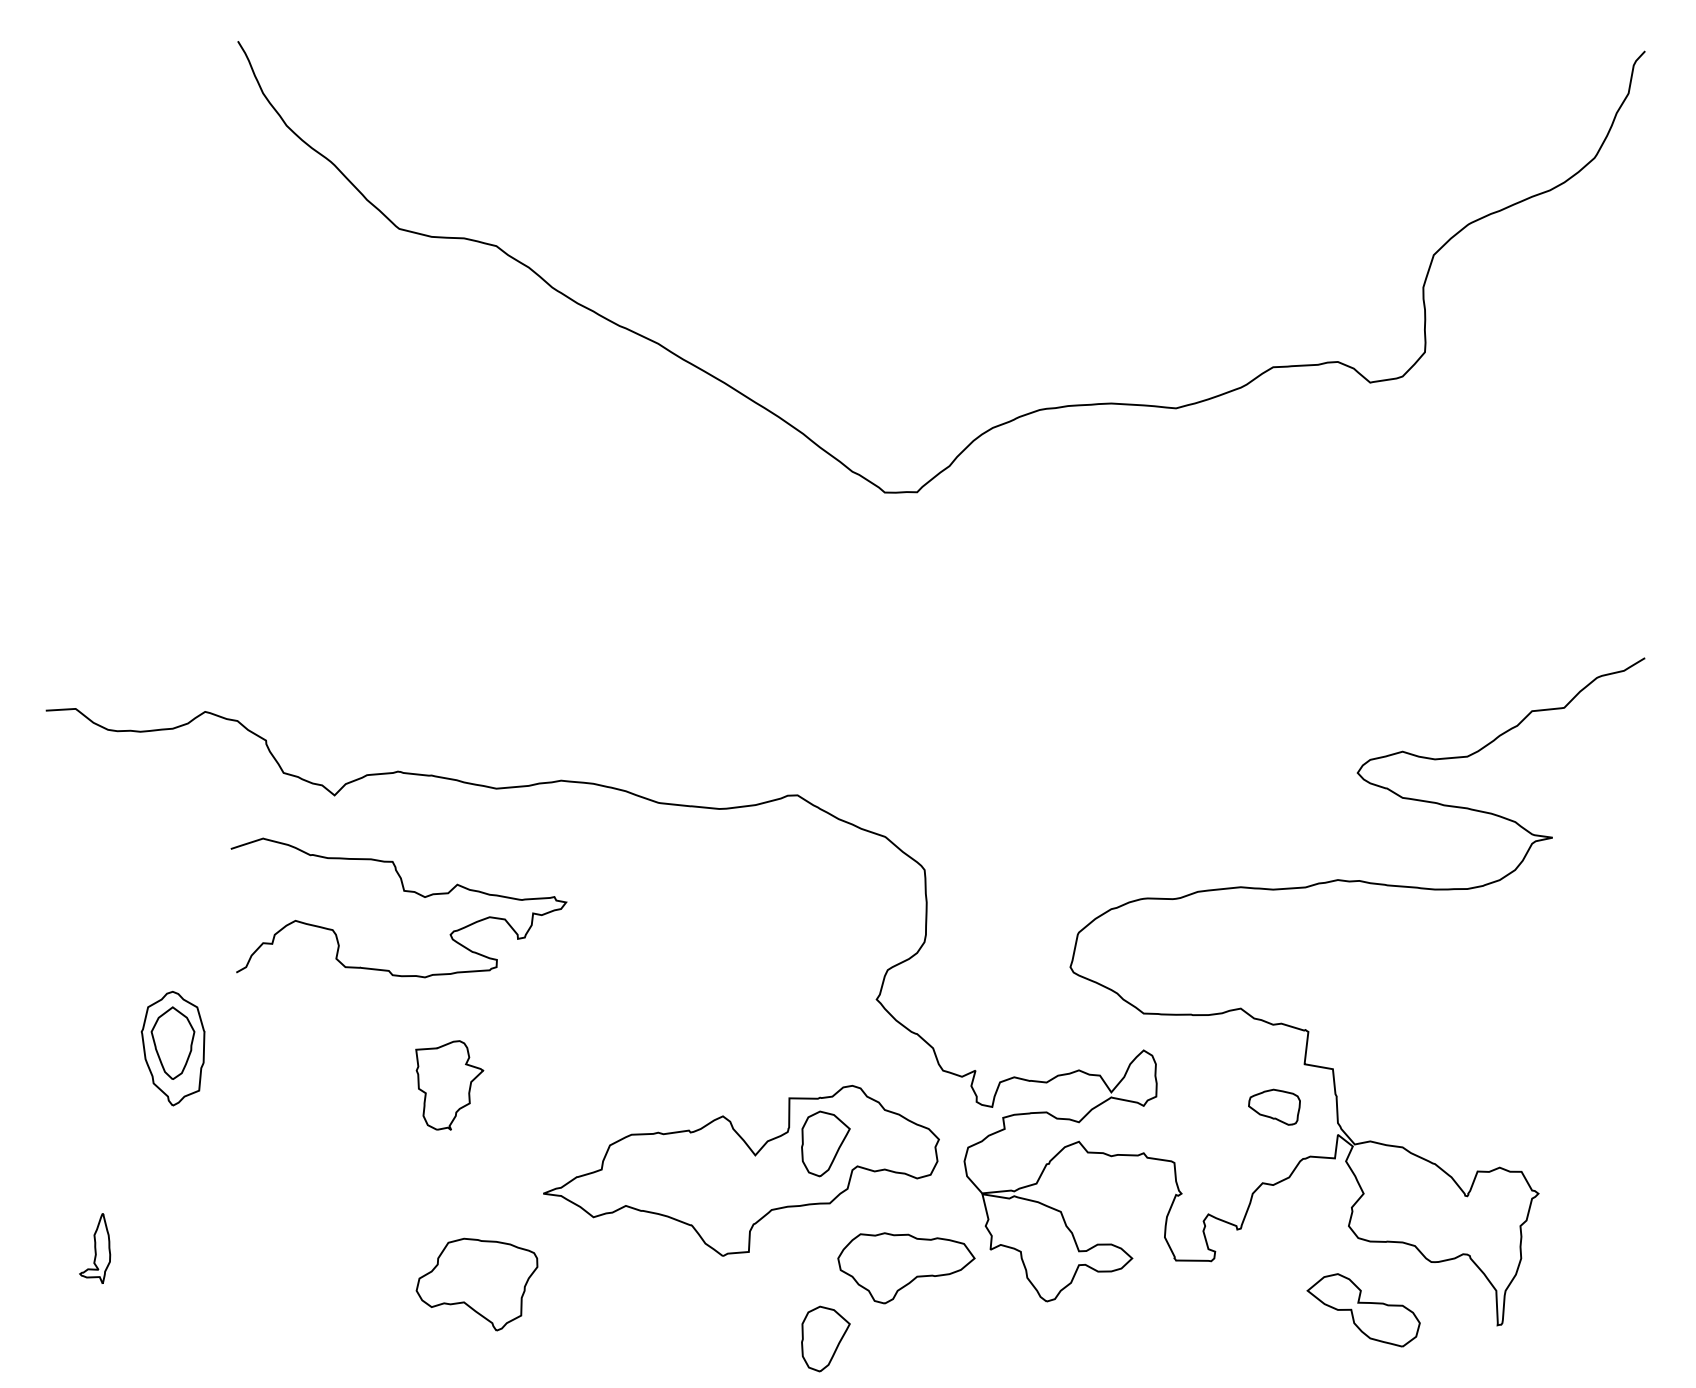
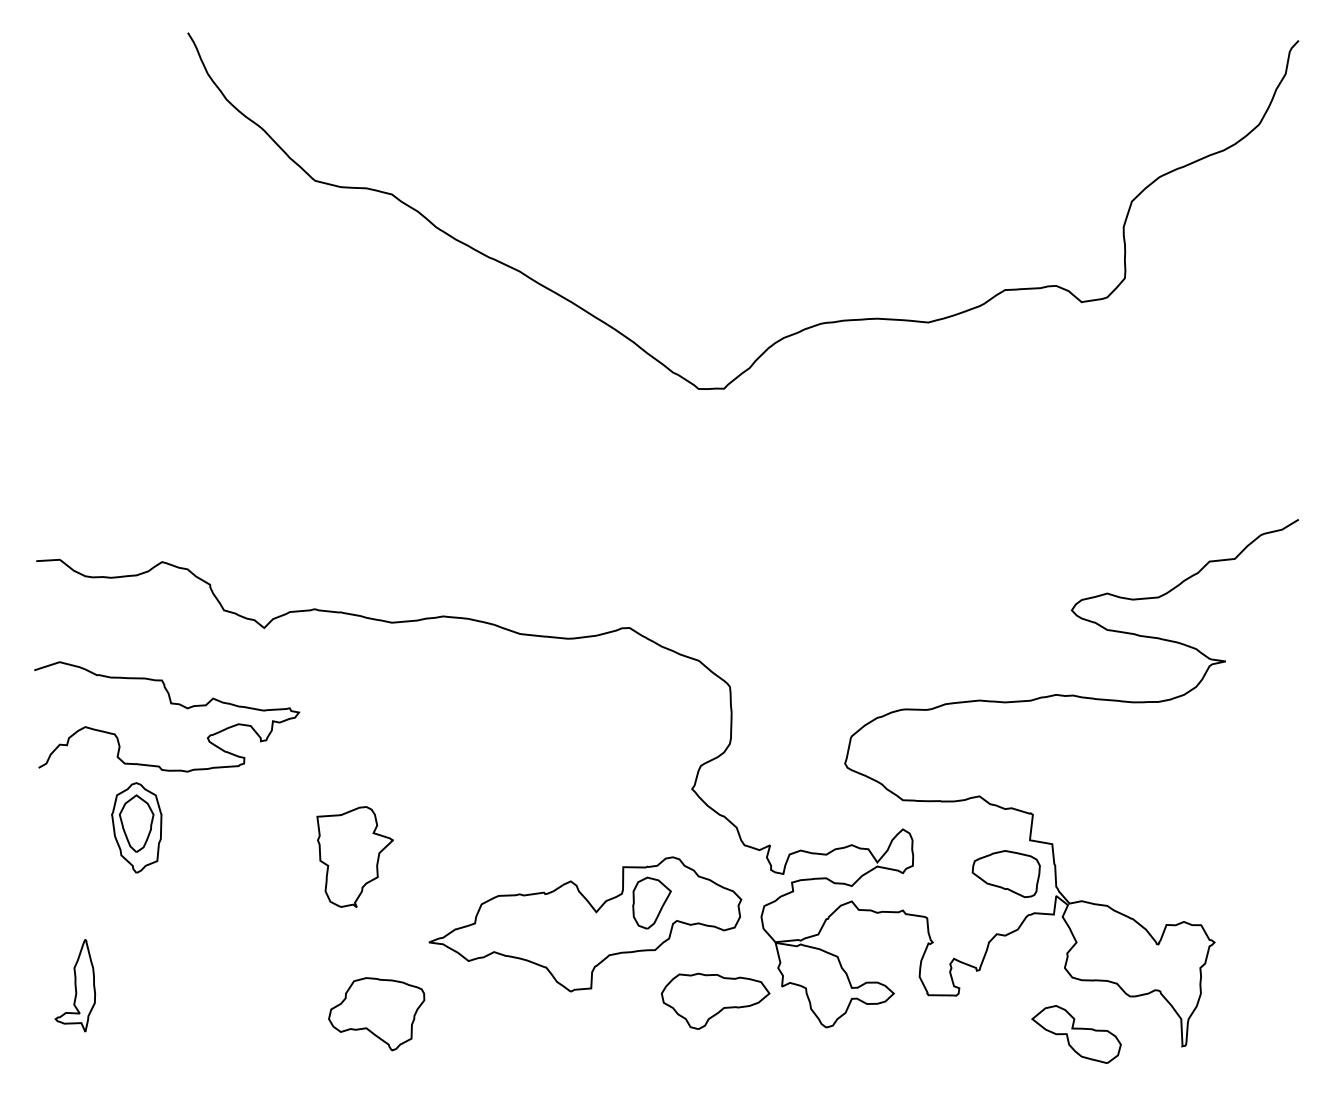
curve: (403, 892) -> (170, 704), moved
part: (448, 1084) -> (354, 856), size x1.43
part: (1273, 1107) -> (1005, 874), size x1.67
part: (94, 1248) -> (74, 985), size x1.67
part: (825, 1338) -> (651, 1056), removed

